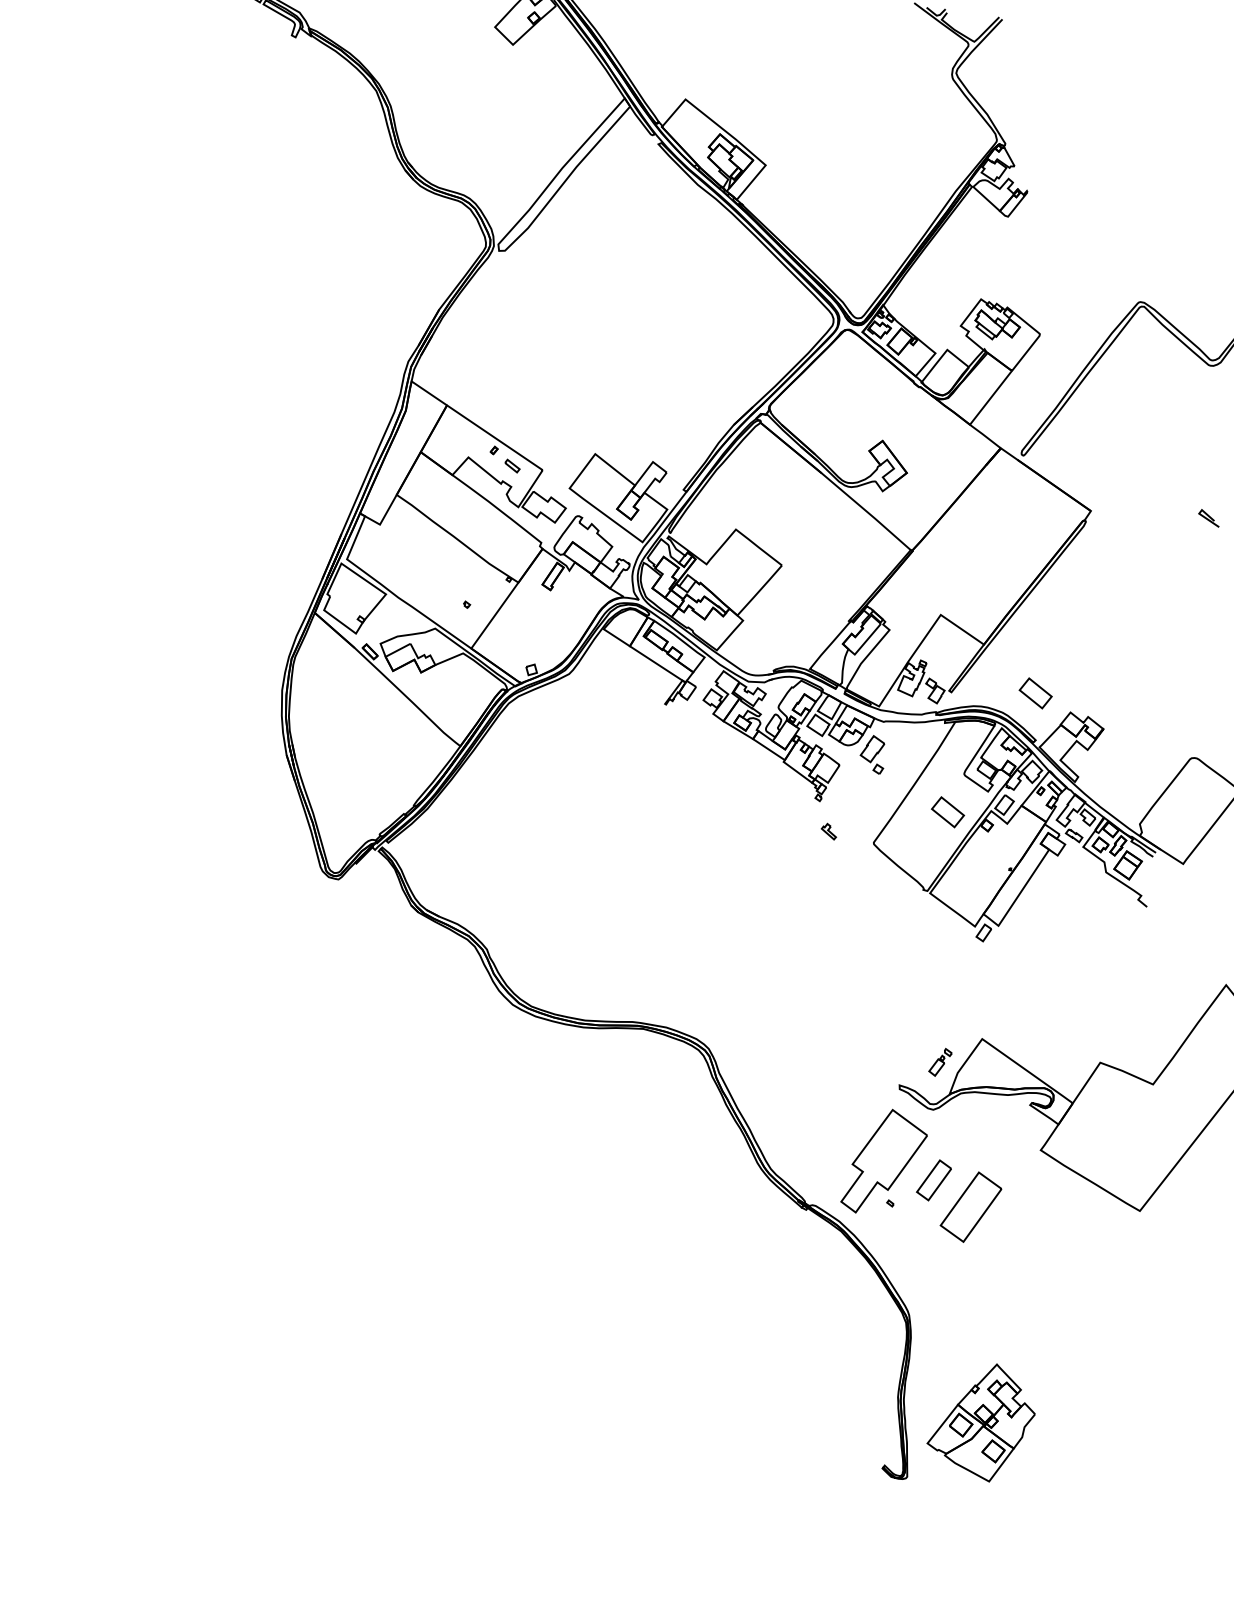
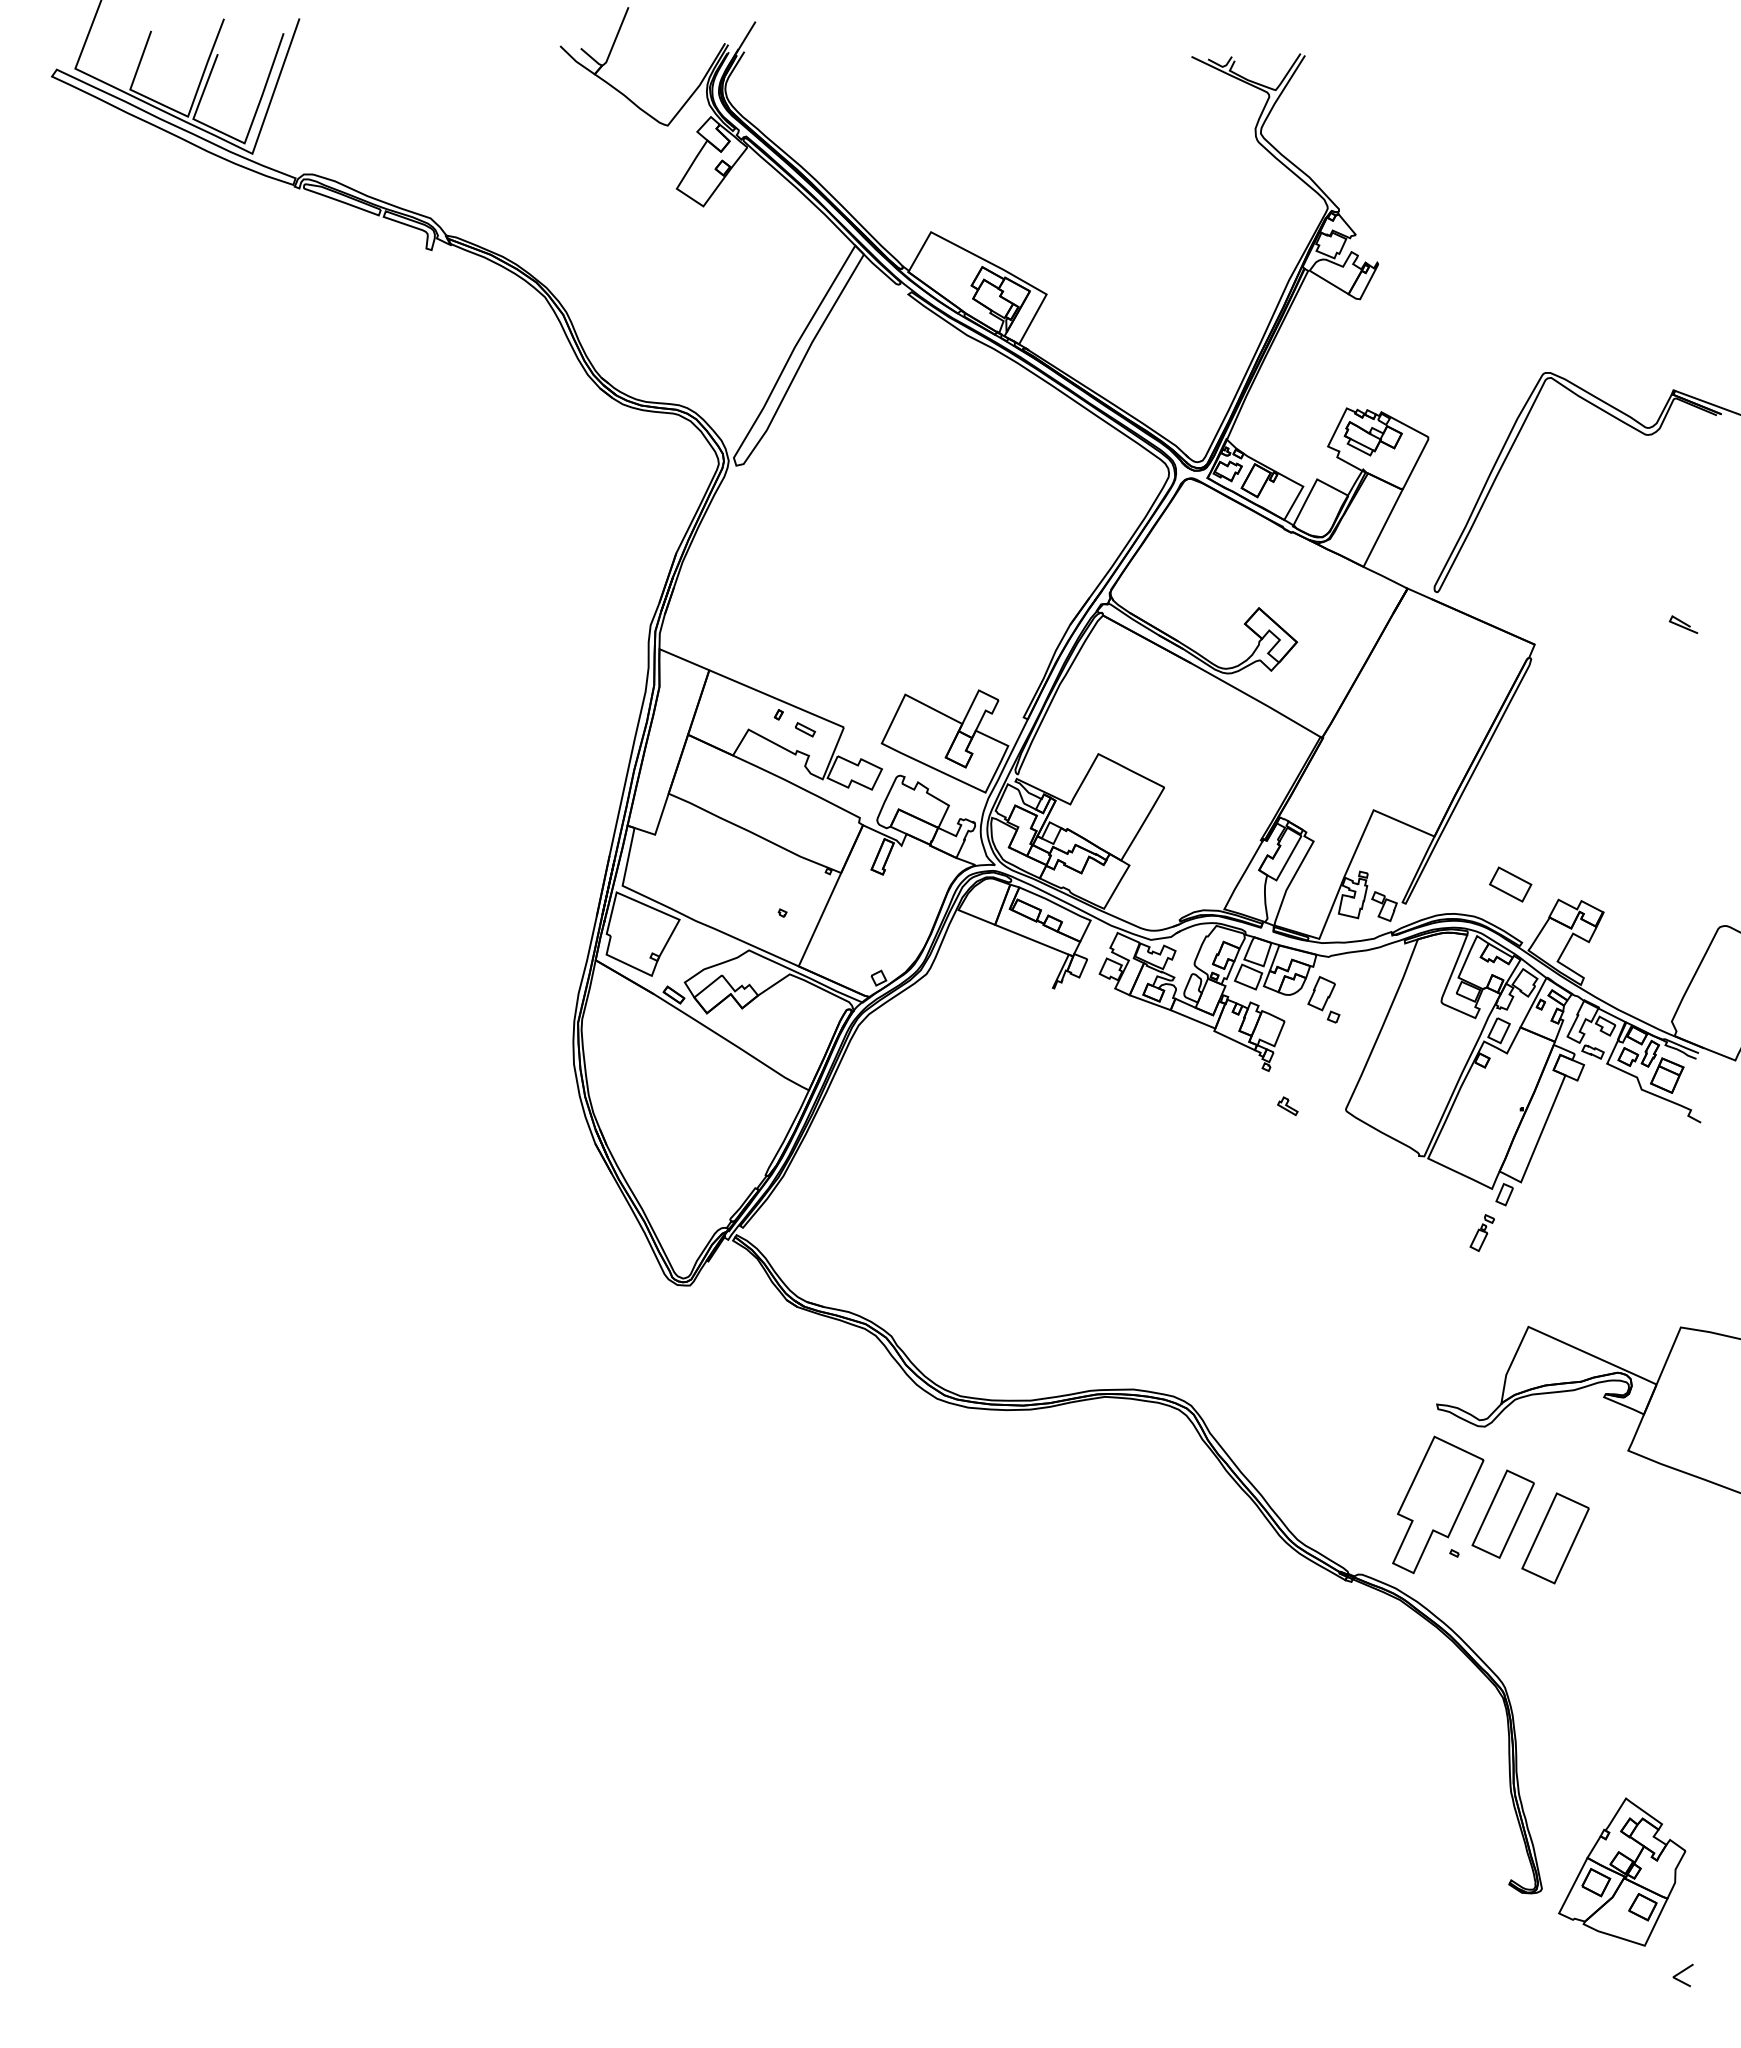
part: (947, 812) -> (1430, 1053), removed
part: (939, 1061) -> (1481, 1232), moved
part: (933, 1179) -> (1502, 1513), size x1.67
part: (983, 1420) -> (1622, 1871), moved
line: (1002, 1563) -> (1681, 1973), added

